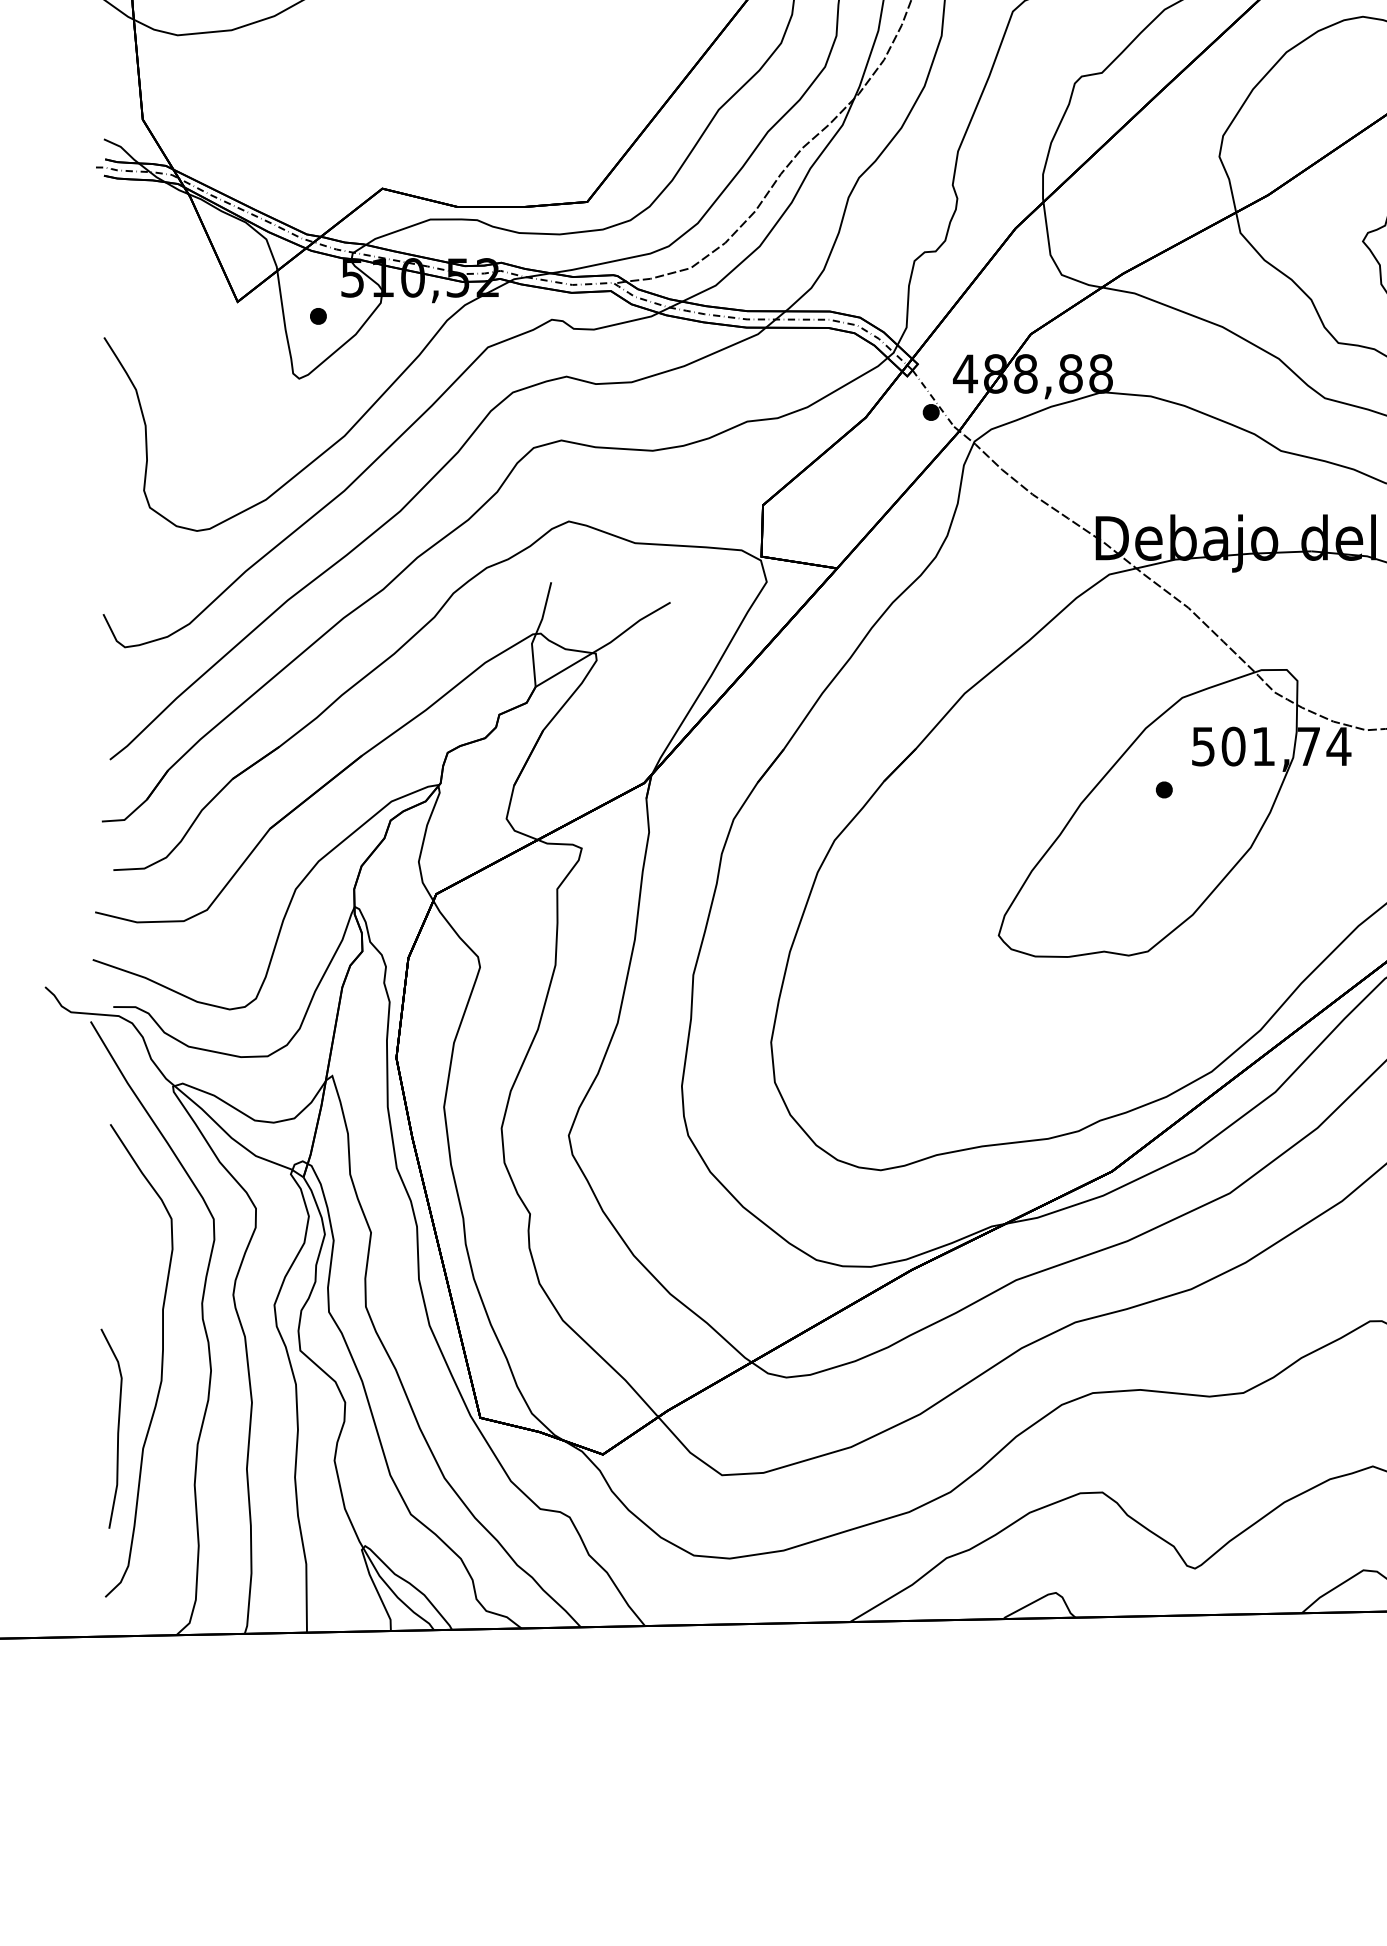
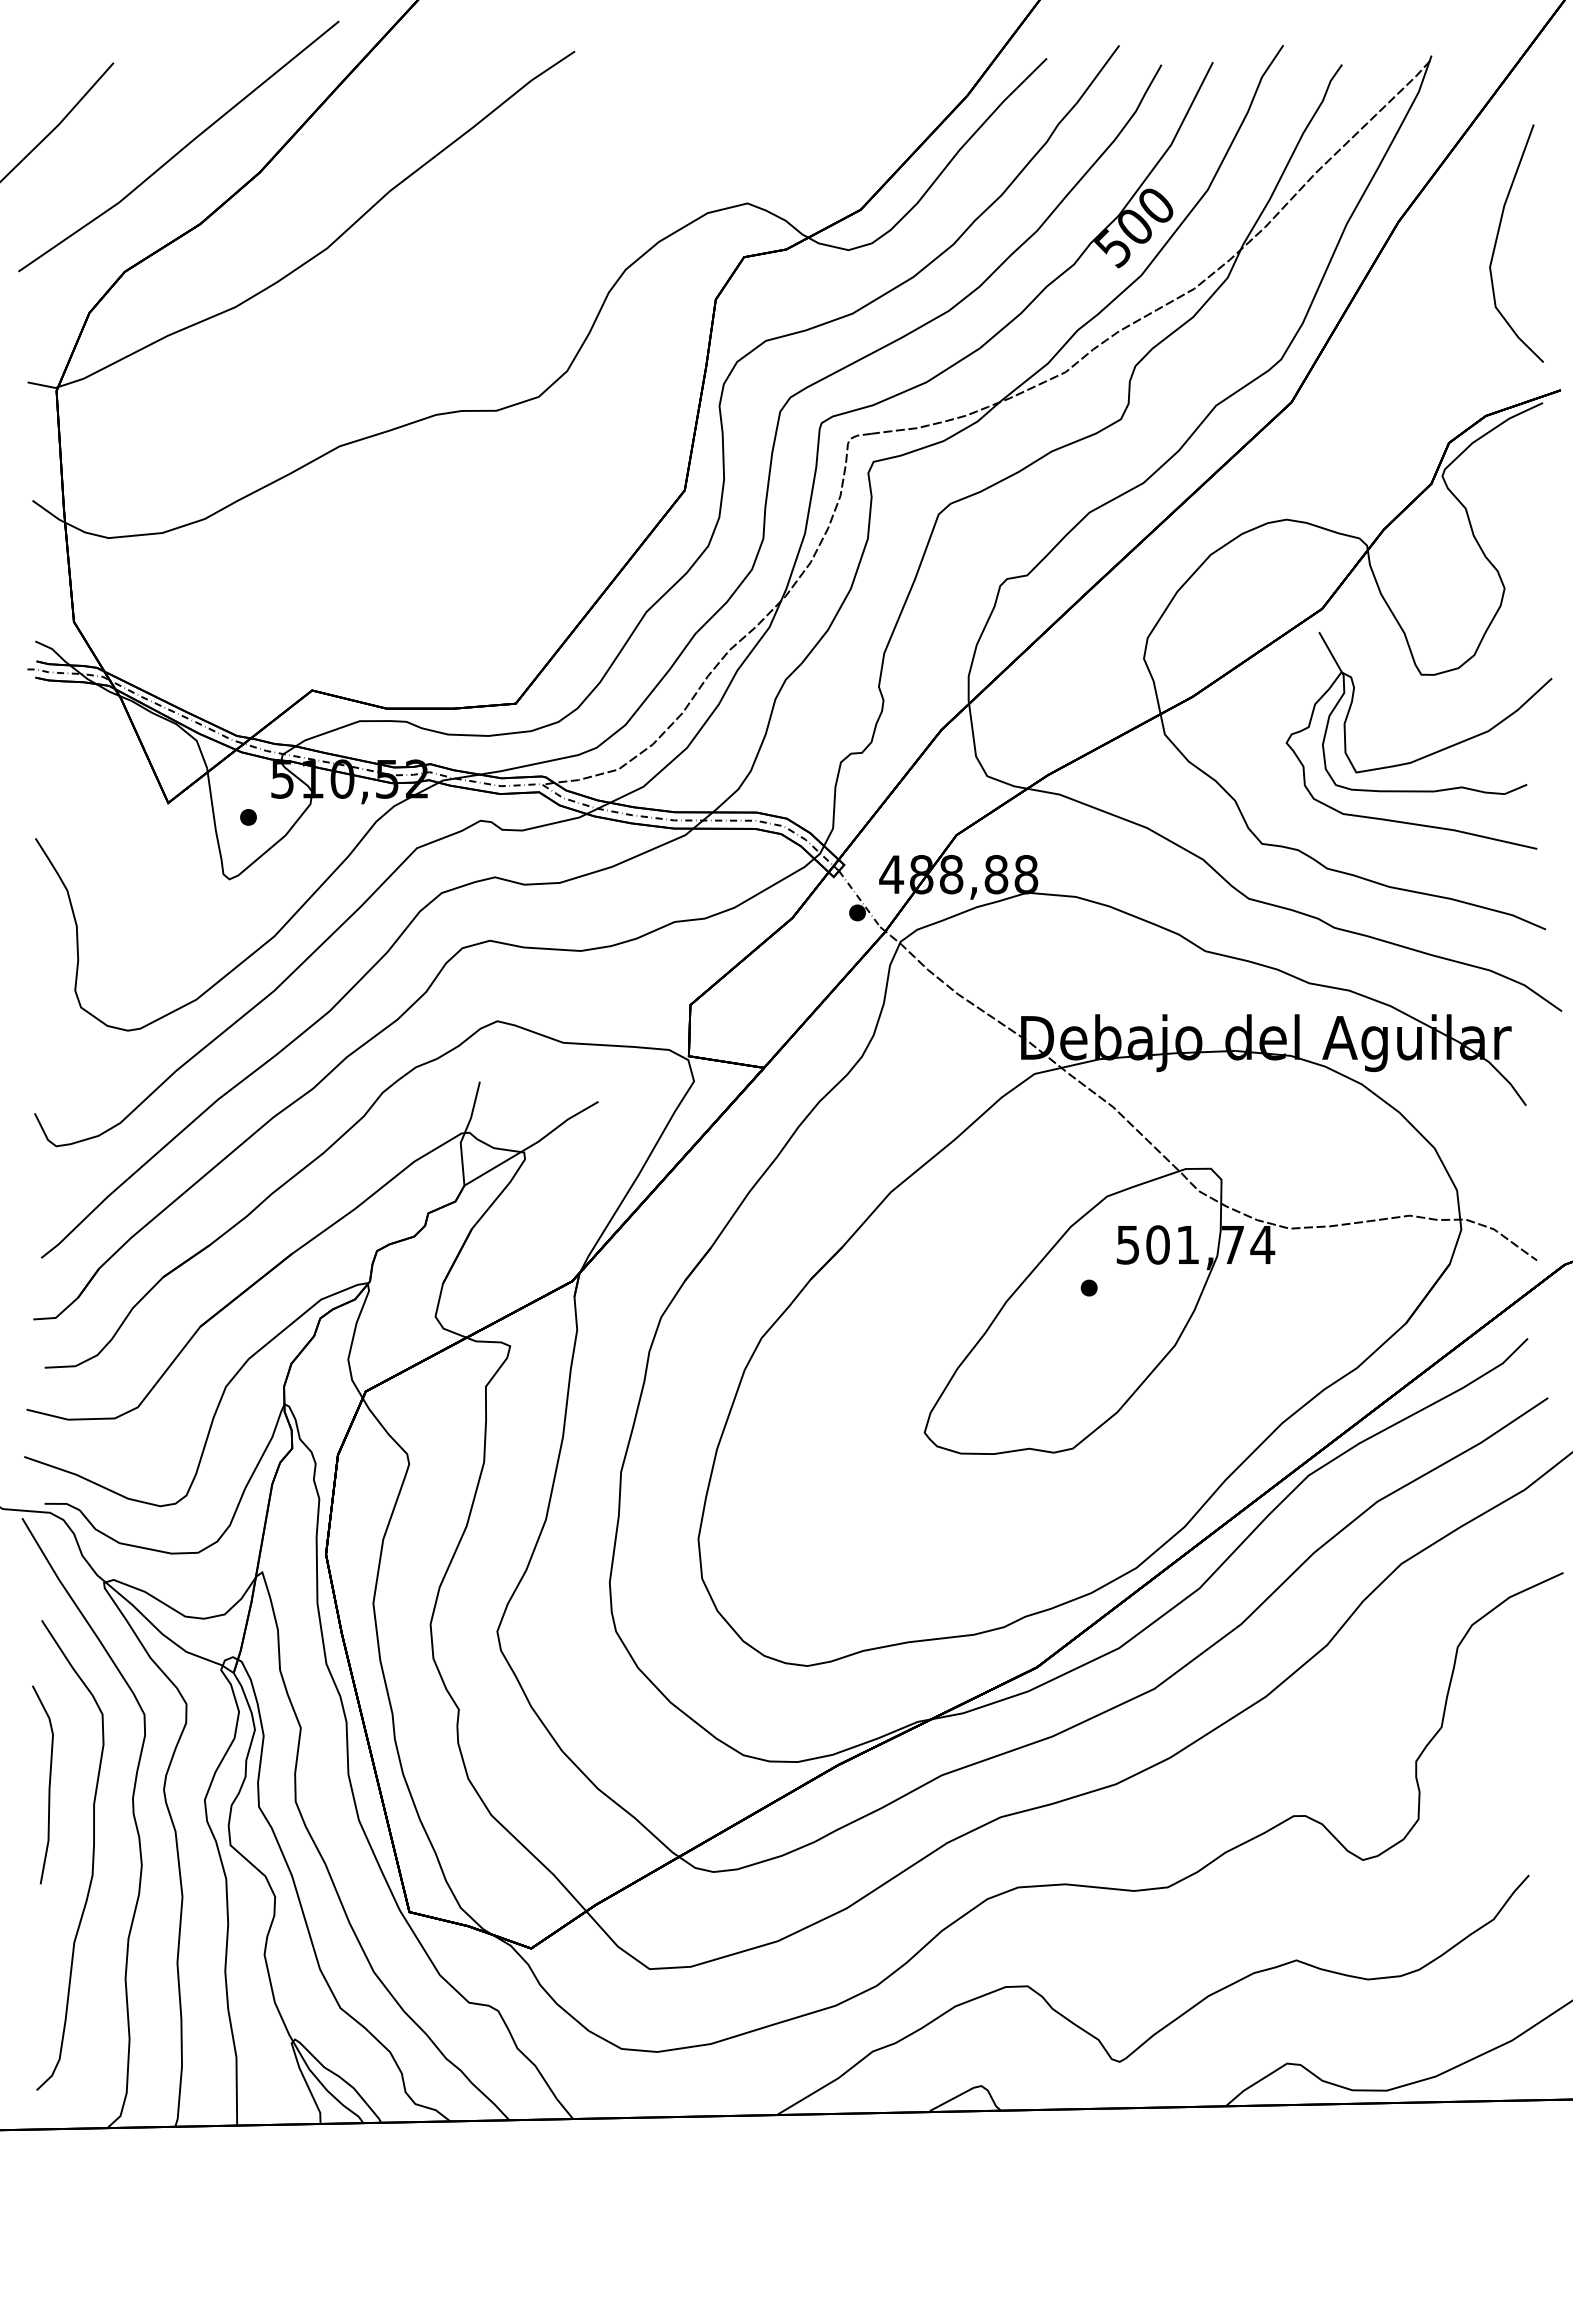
curve: (117, 1428) -> (48, 1784), moved

